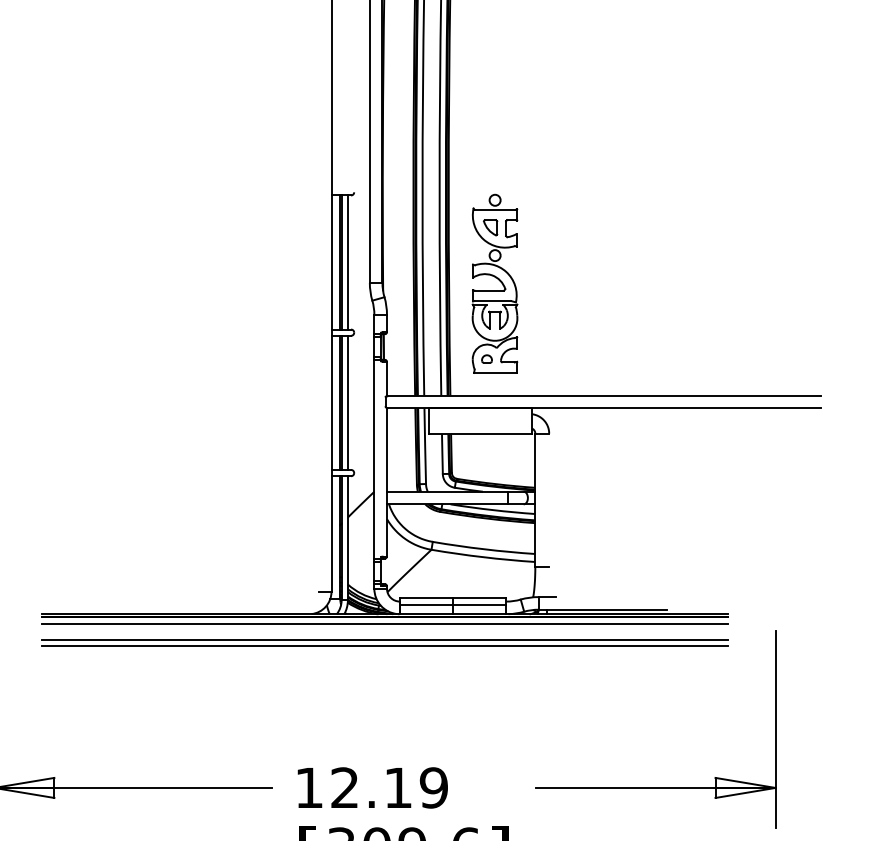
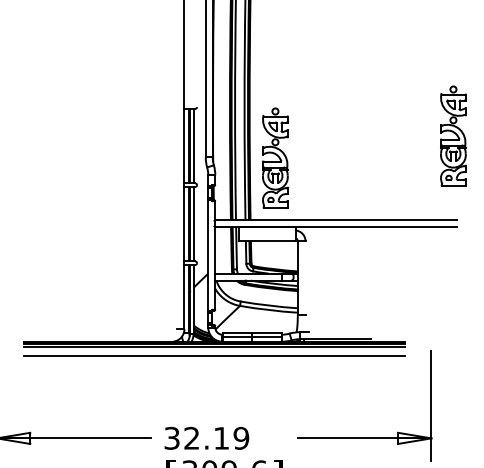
part: (815, 243) -> (453, 135), added
line: (383, 646) -> (213, 359), removed
text: (308, 786) -> (171, 437), 12.19 -> 32.19

